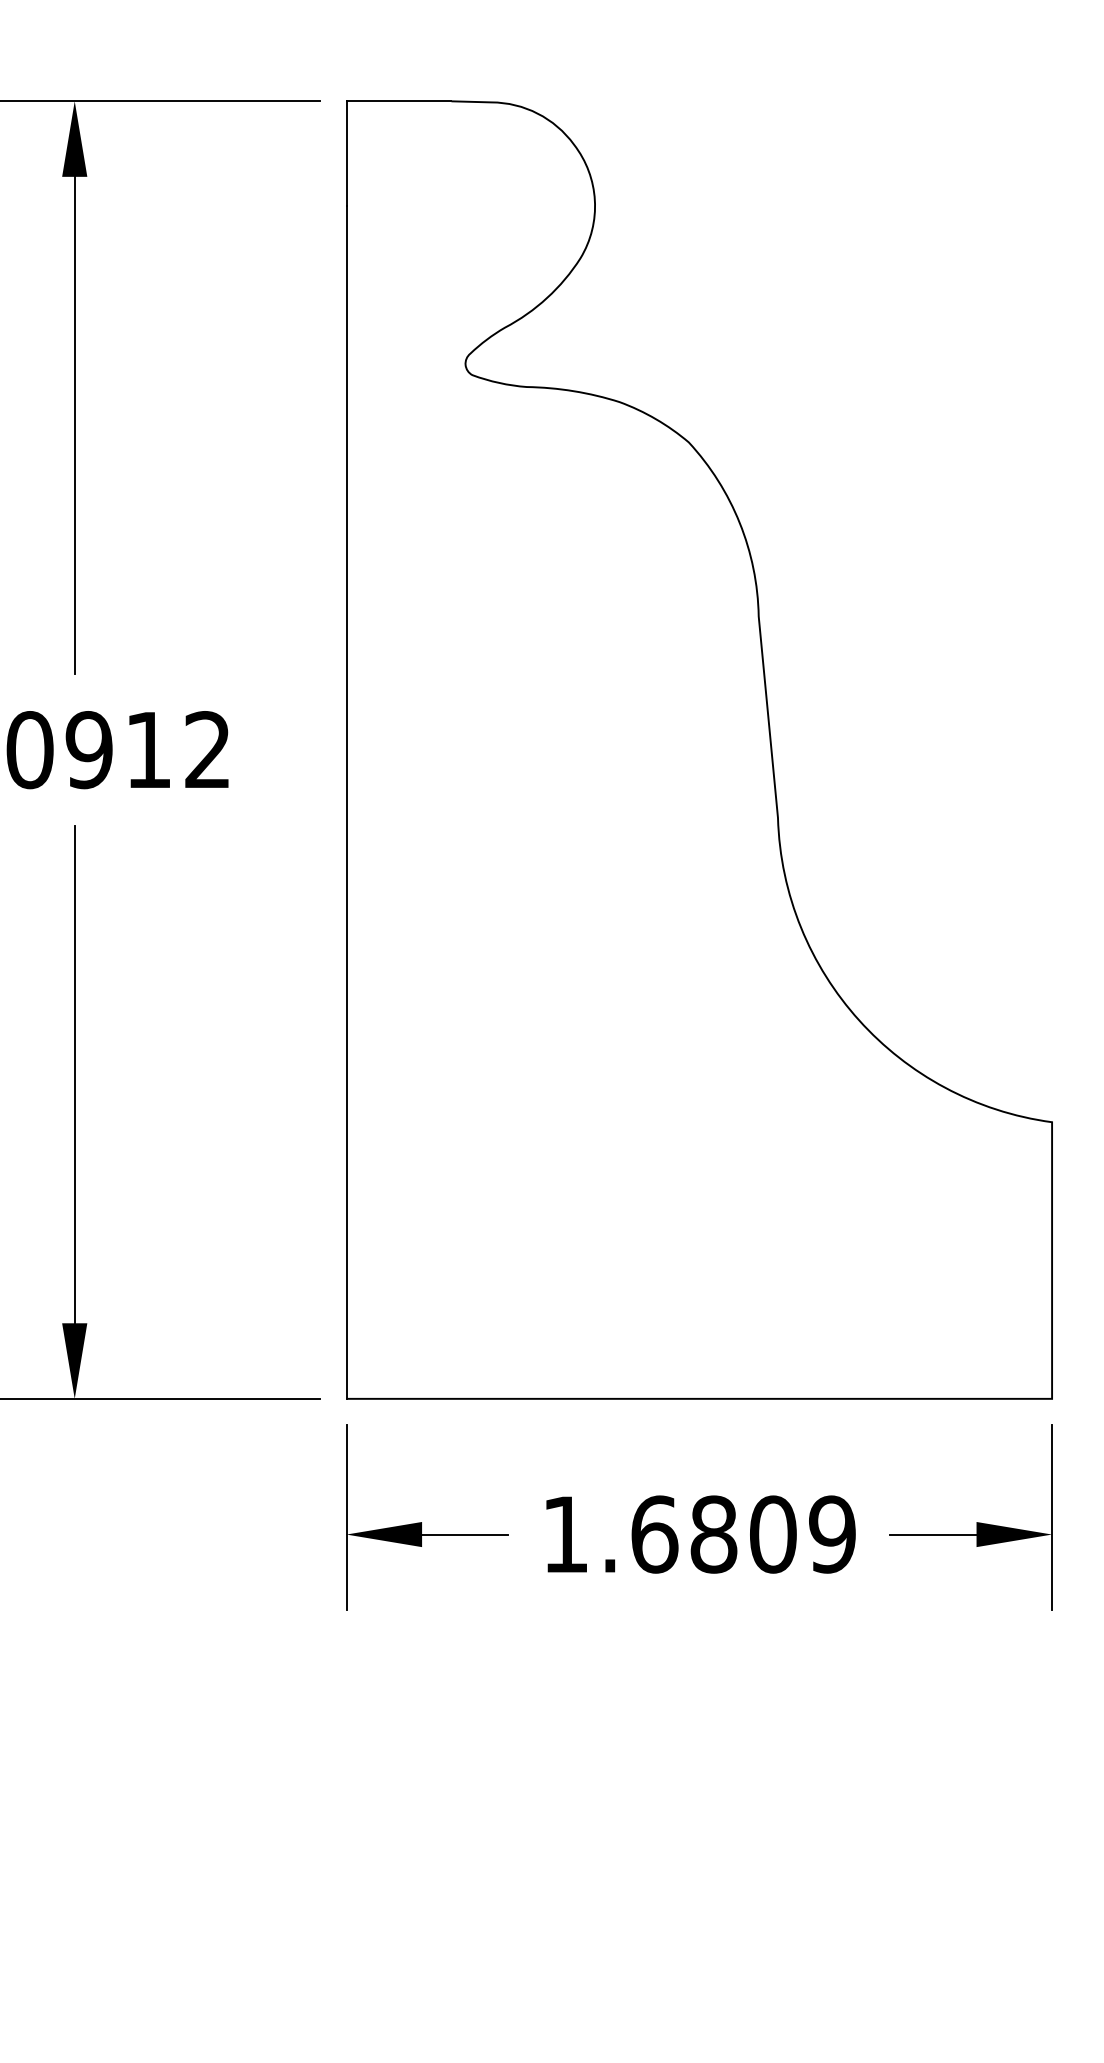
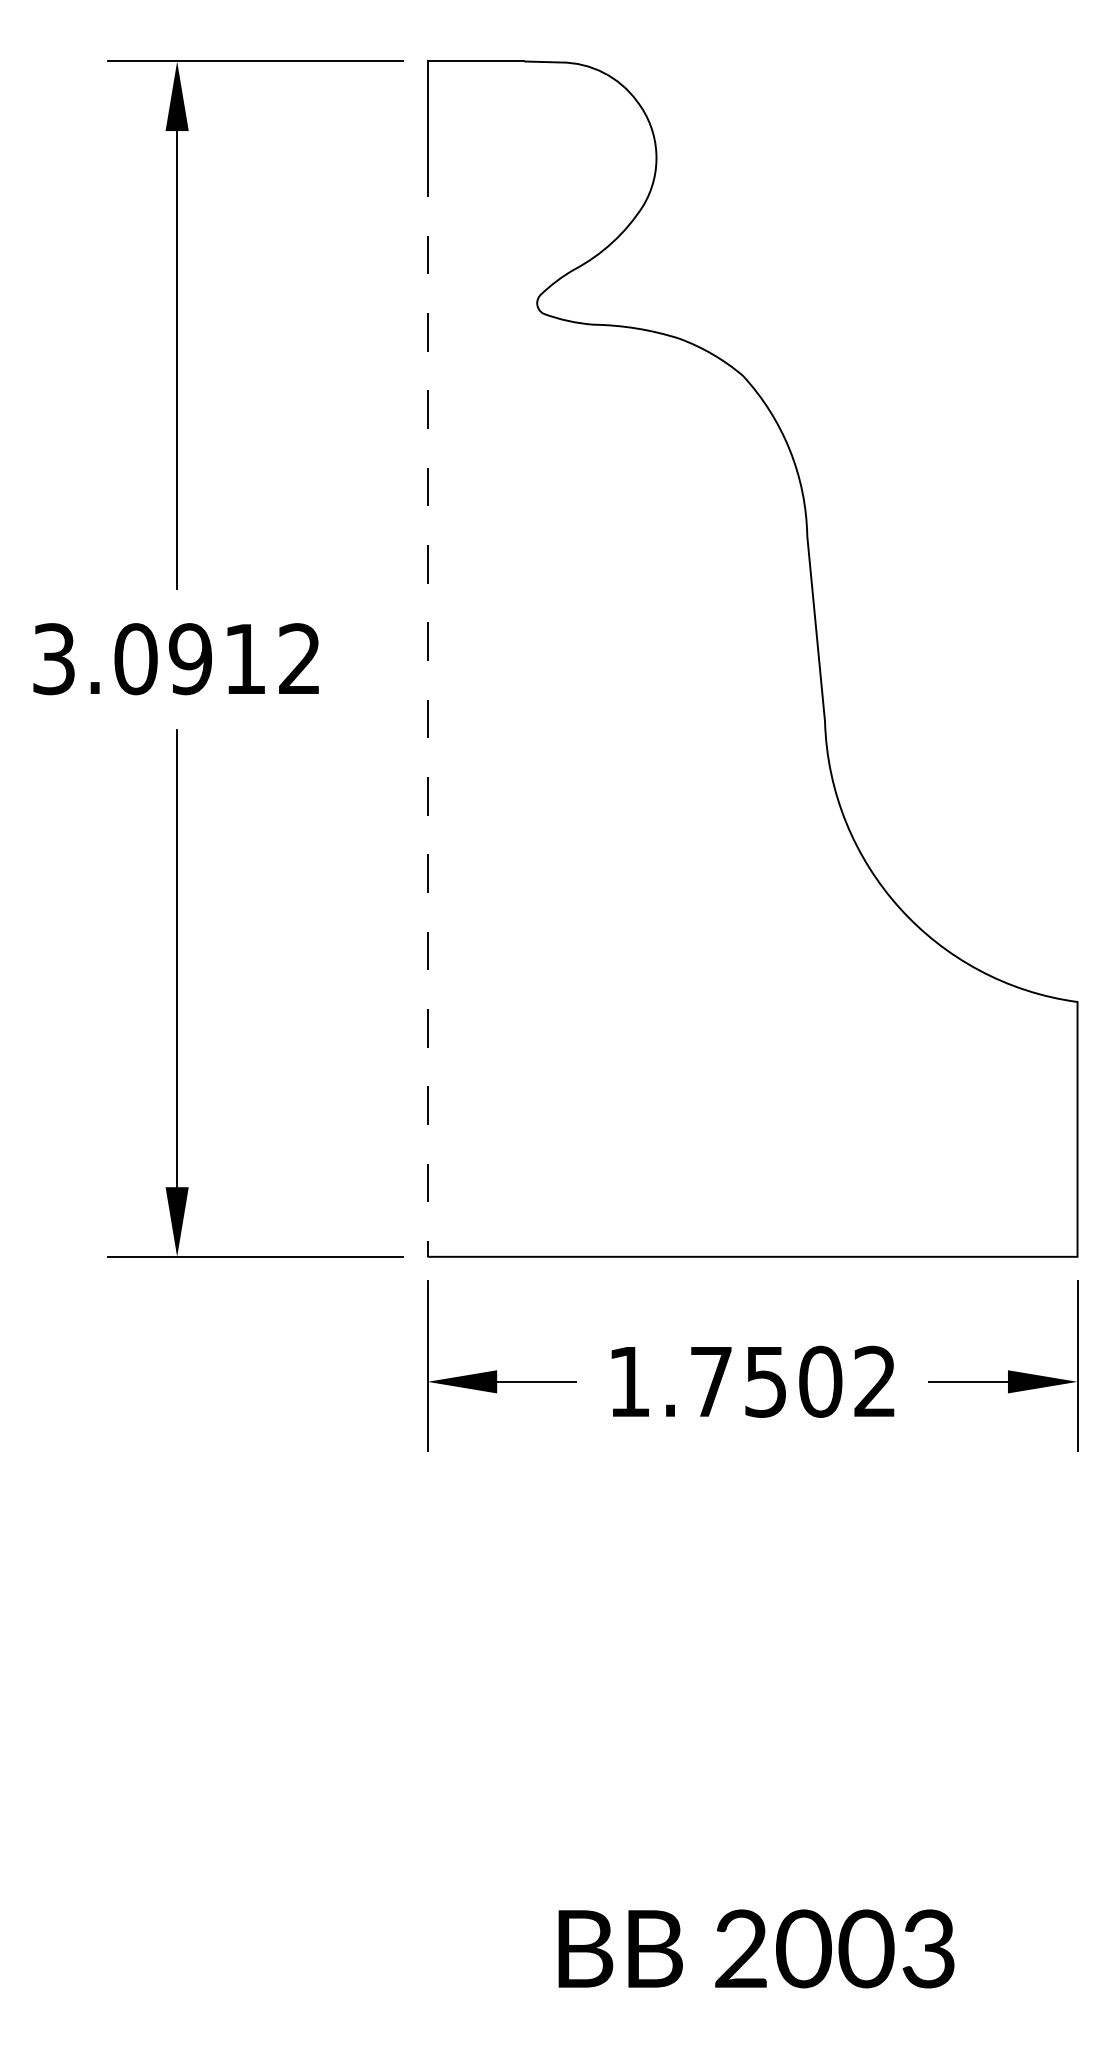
line: (346, 803) -> (427, 708), solid -> dashed
text: (743, 1534) -> (793, 1381), 1.6809 -> 1.7502

